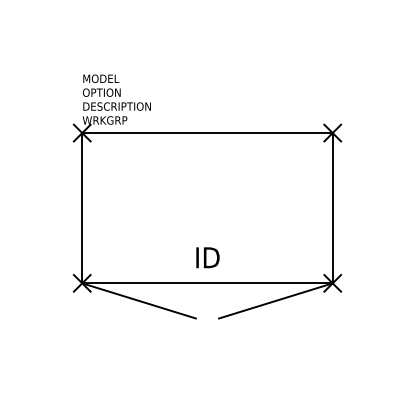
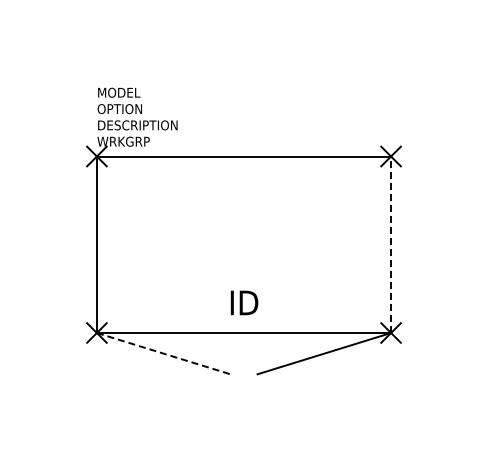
line: (333, 207) -> (391, 244), solid -> dashed
line: (138, 300) -> (163, 353), solid -> dashed

